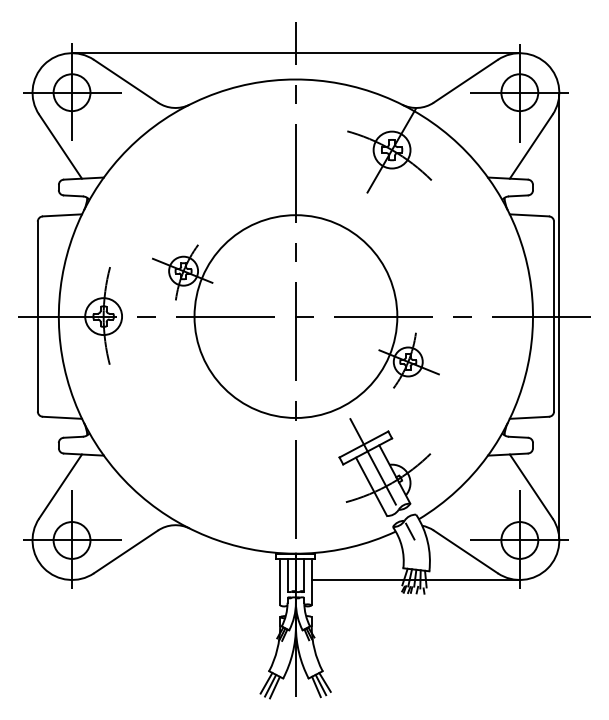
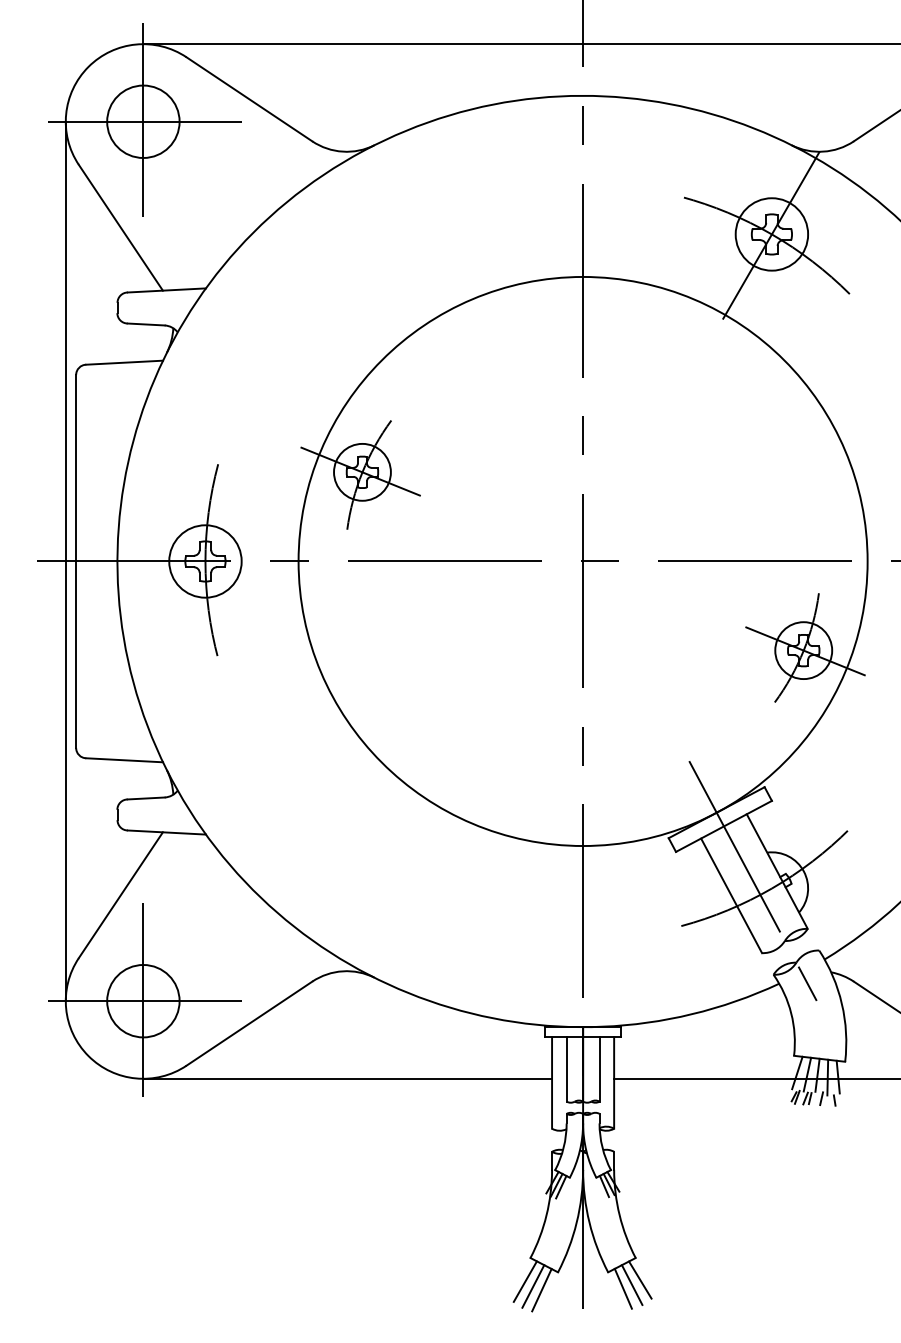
line: (32, 316) -> (65, 561), added
circle: (295, 316) -> (582, 561), size x1.43
line: (176, 579) -> (348, 1077), added

